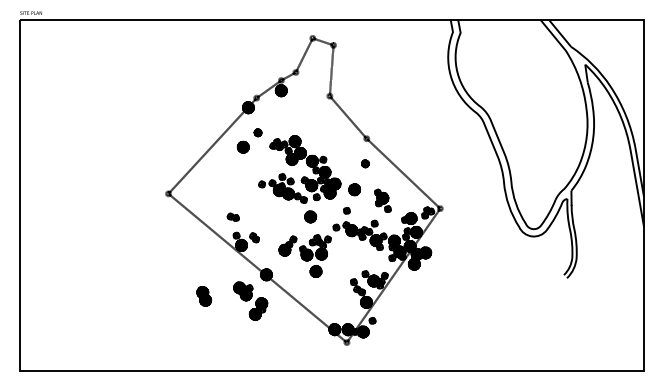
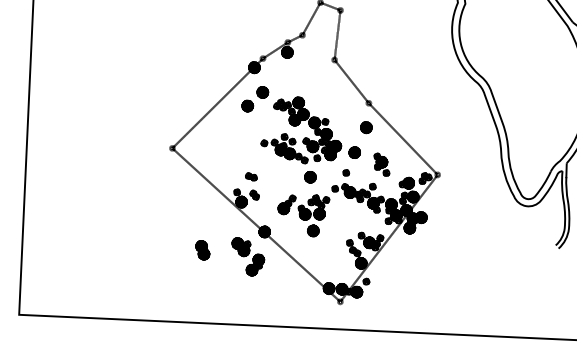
part: (257, 132) -> (262, 92), size x1.67
part: (365, 163) -> (366, 127), size x1.67
part: (232, 216) -> (250, 176), moved

